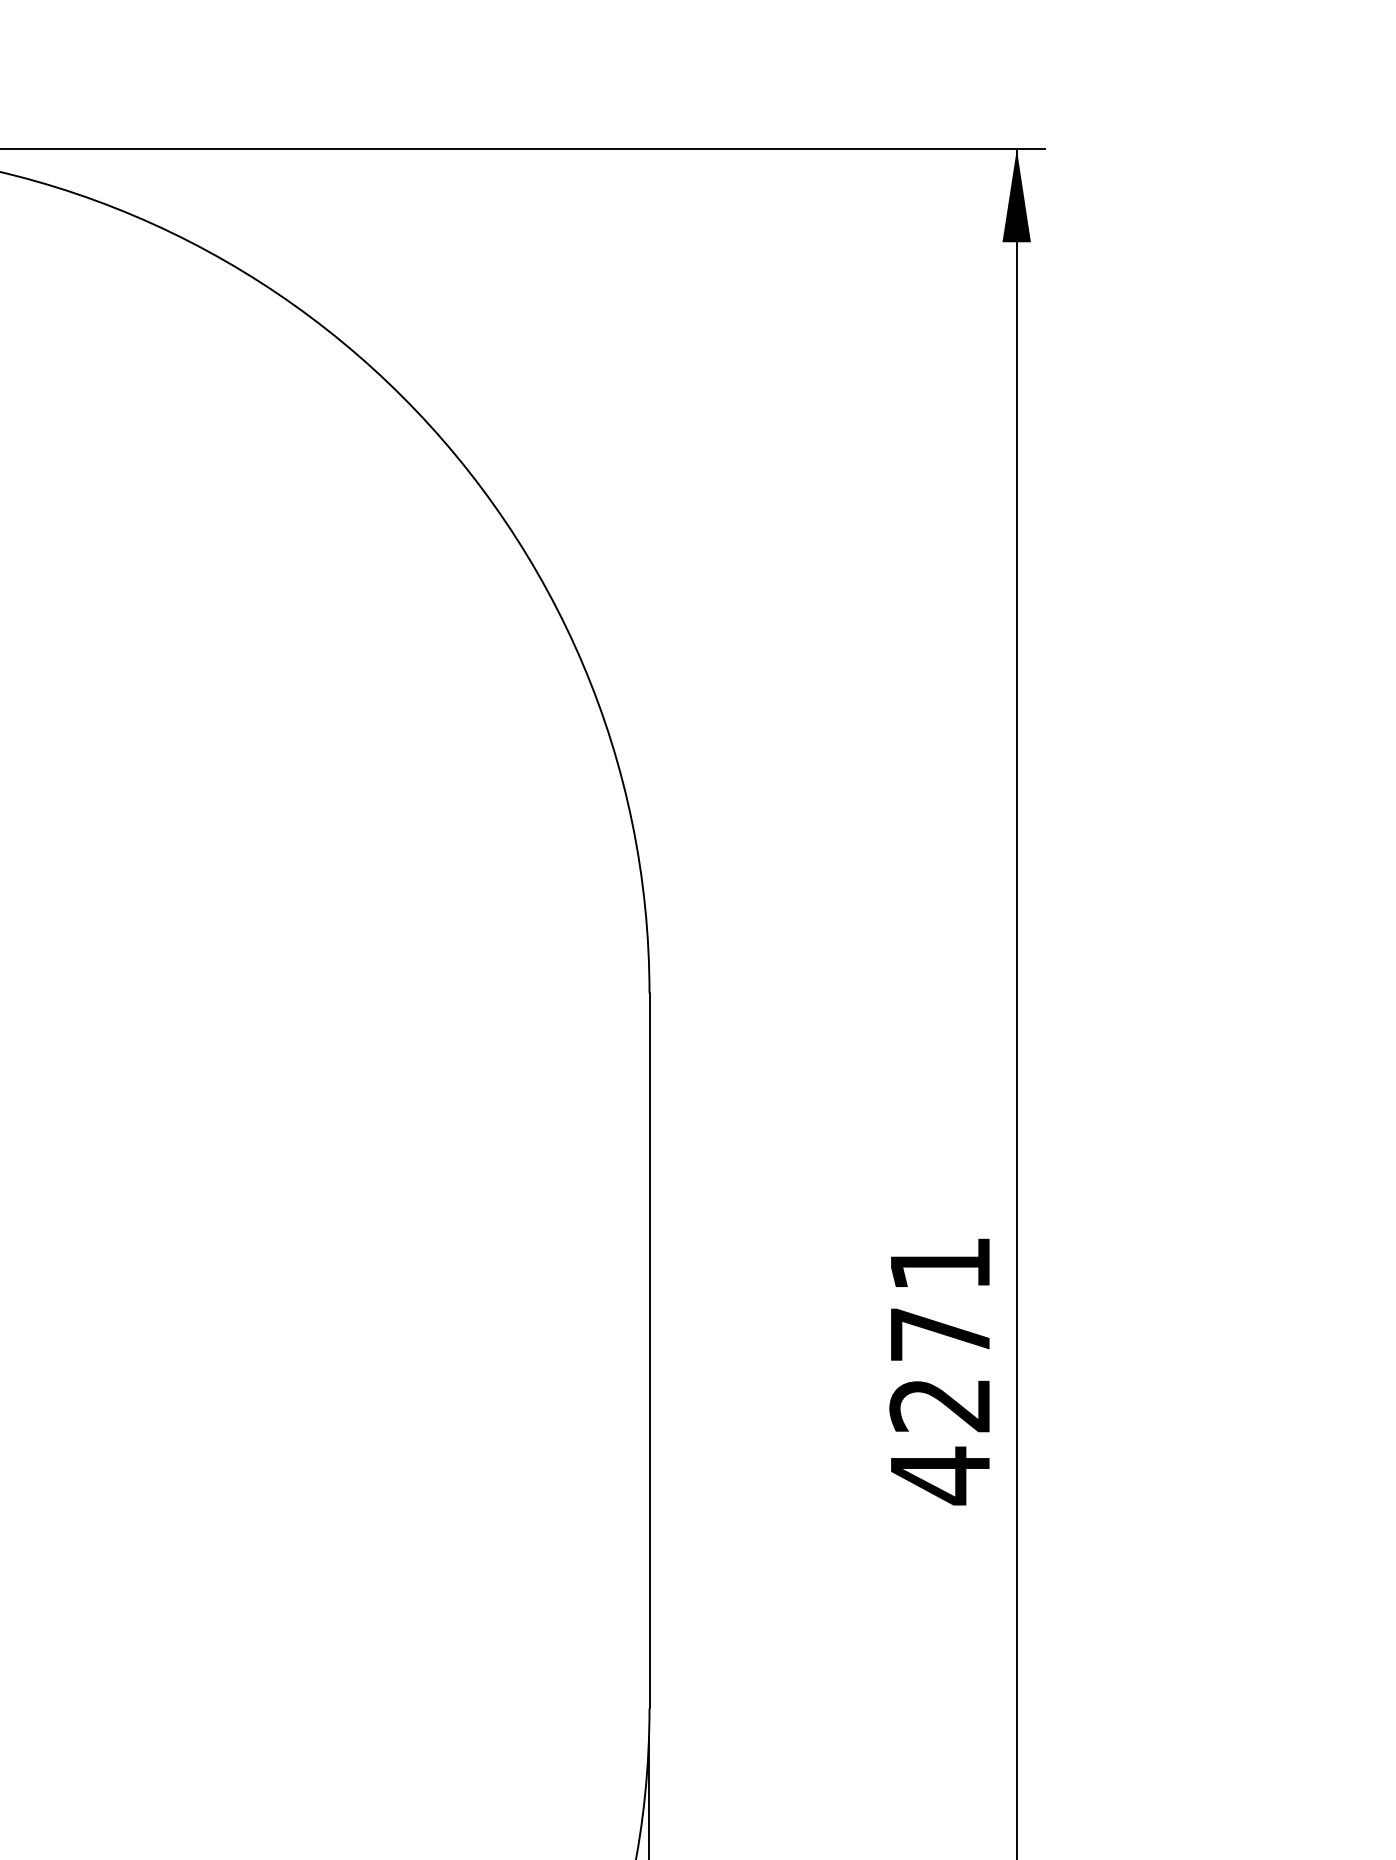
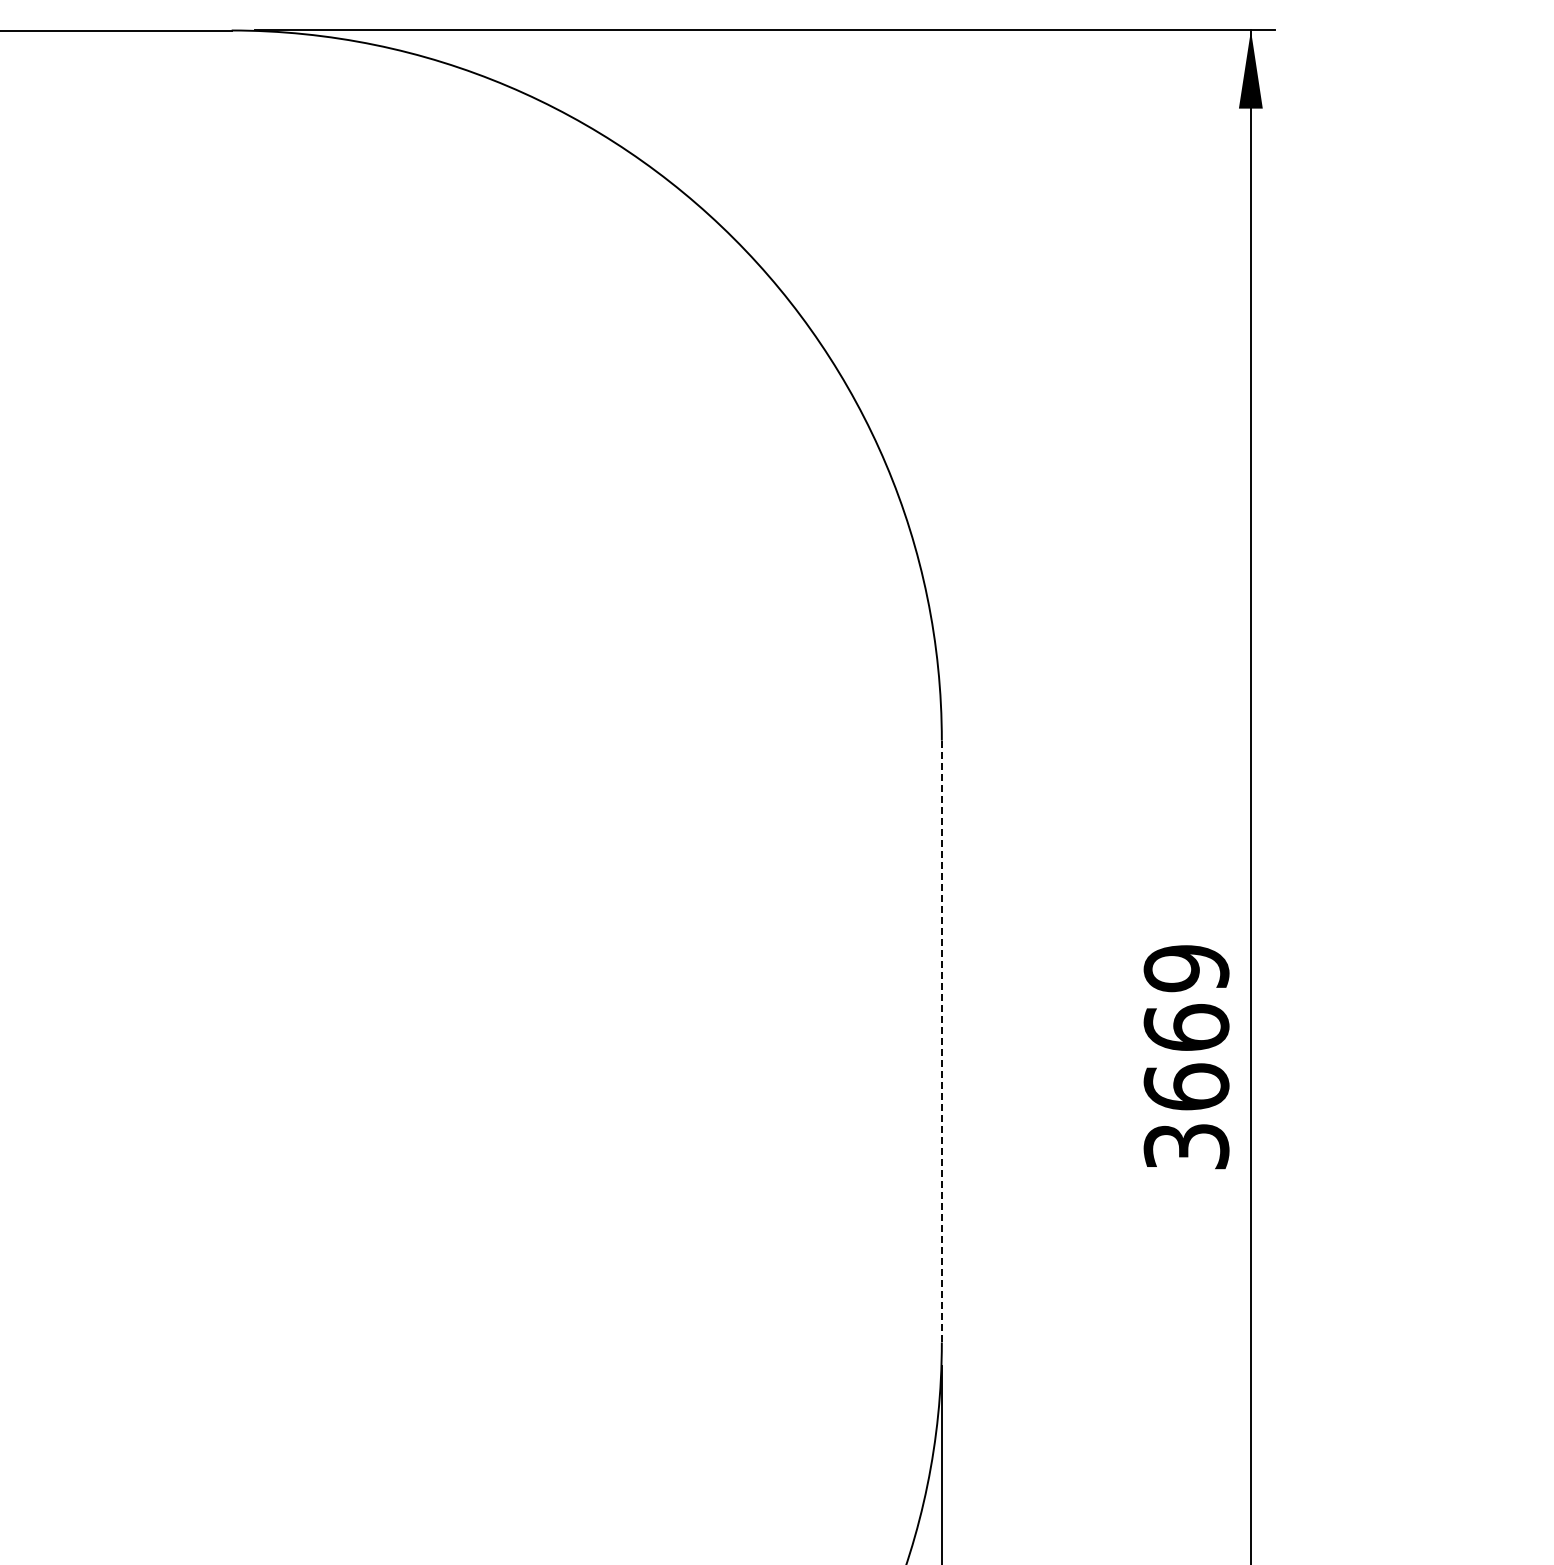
line: (649, 1350) -> (941, 1041), solid -> dashed
text: (940, 1371) -> (1186, 1058), 4271 -> 3669

